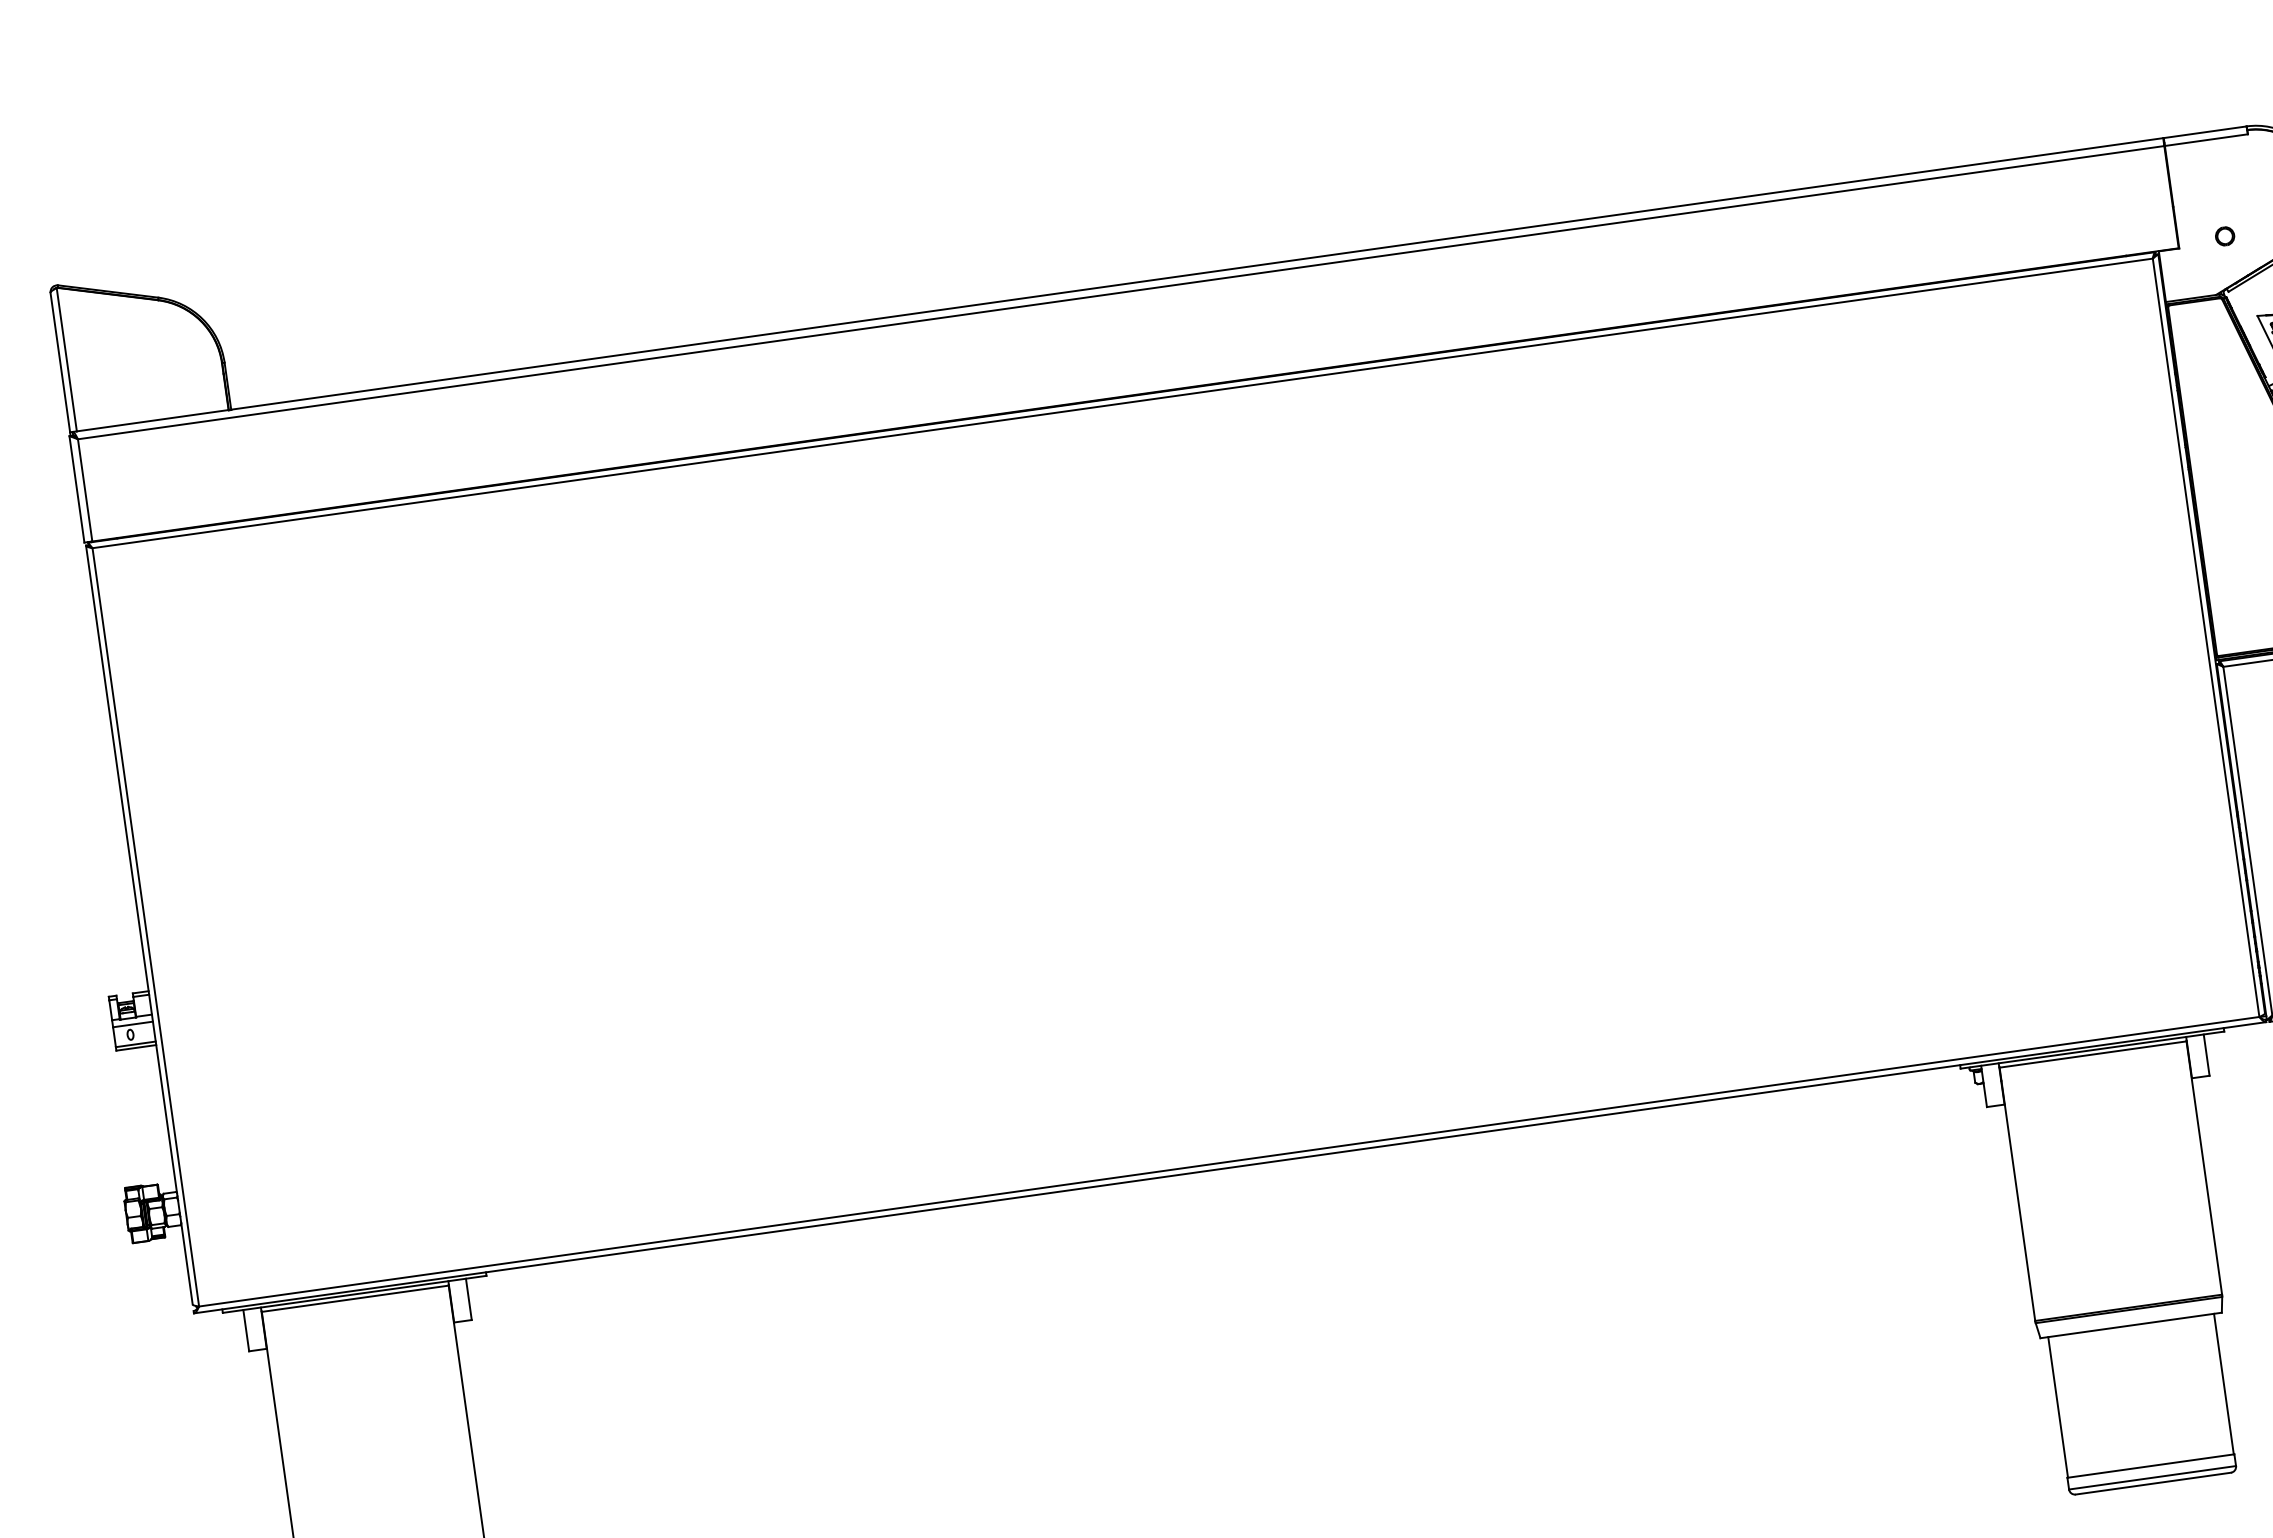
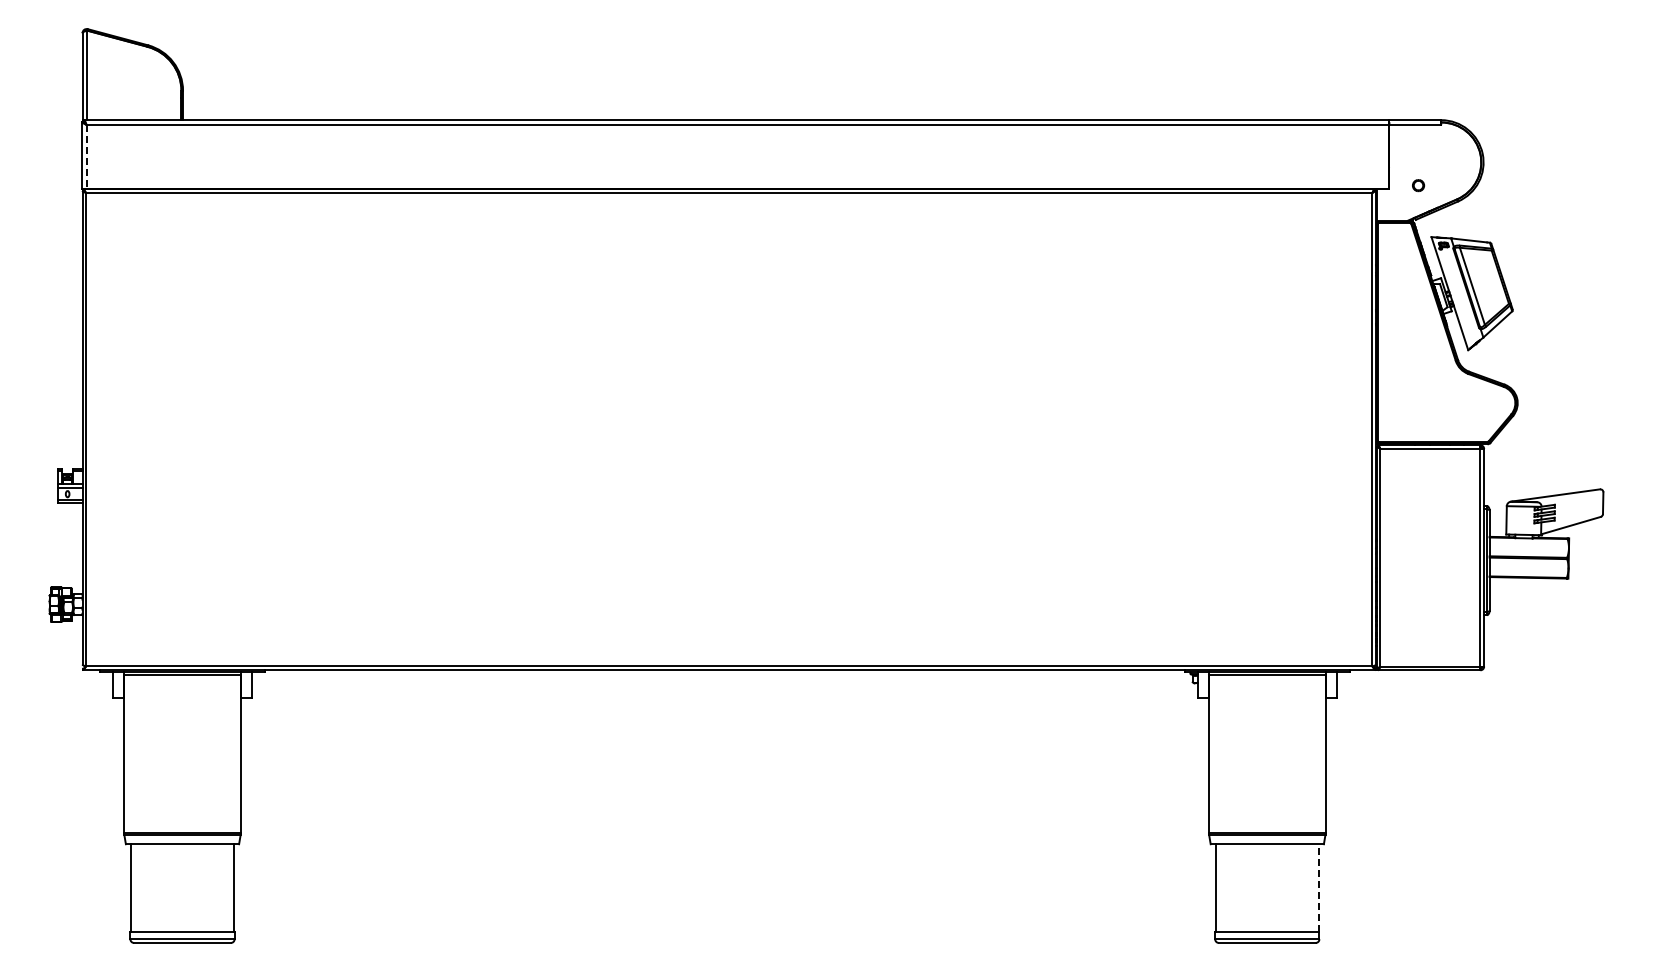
line: (84, 491) -> (86, 157), solid -> dashed
line: (2224, 1384) -> (1319, 888), solid -> dashed

